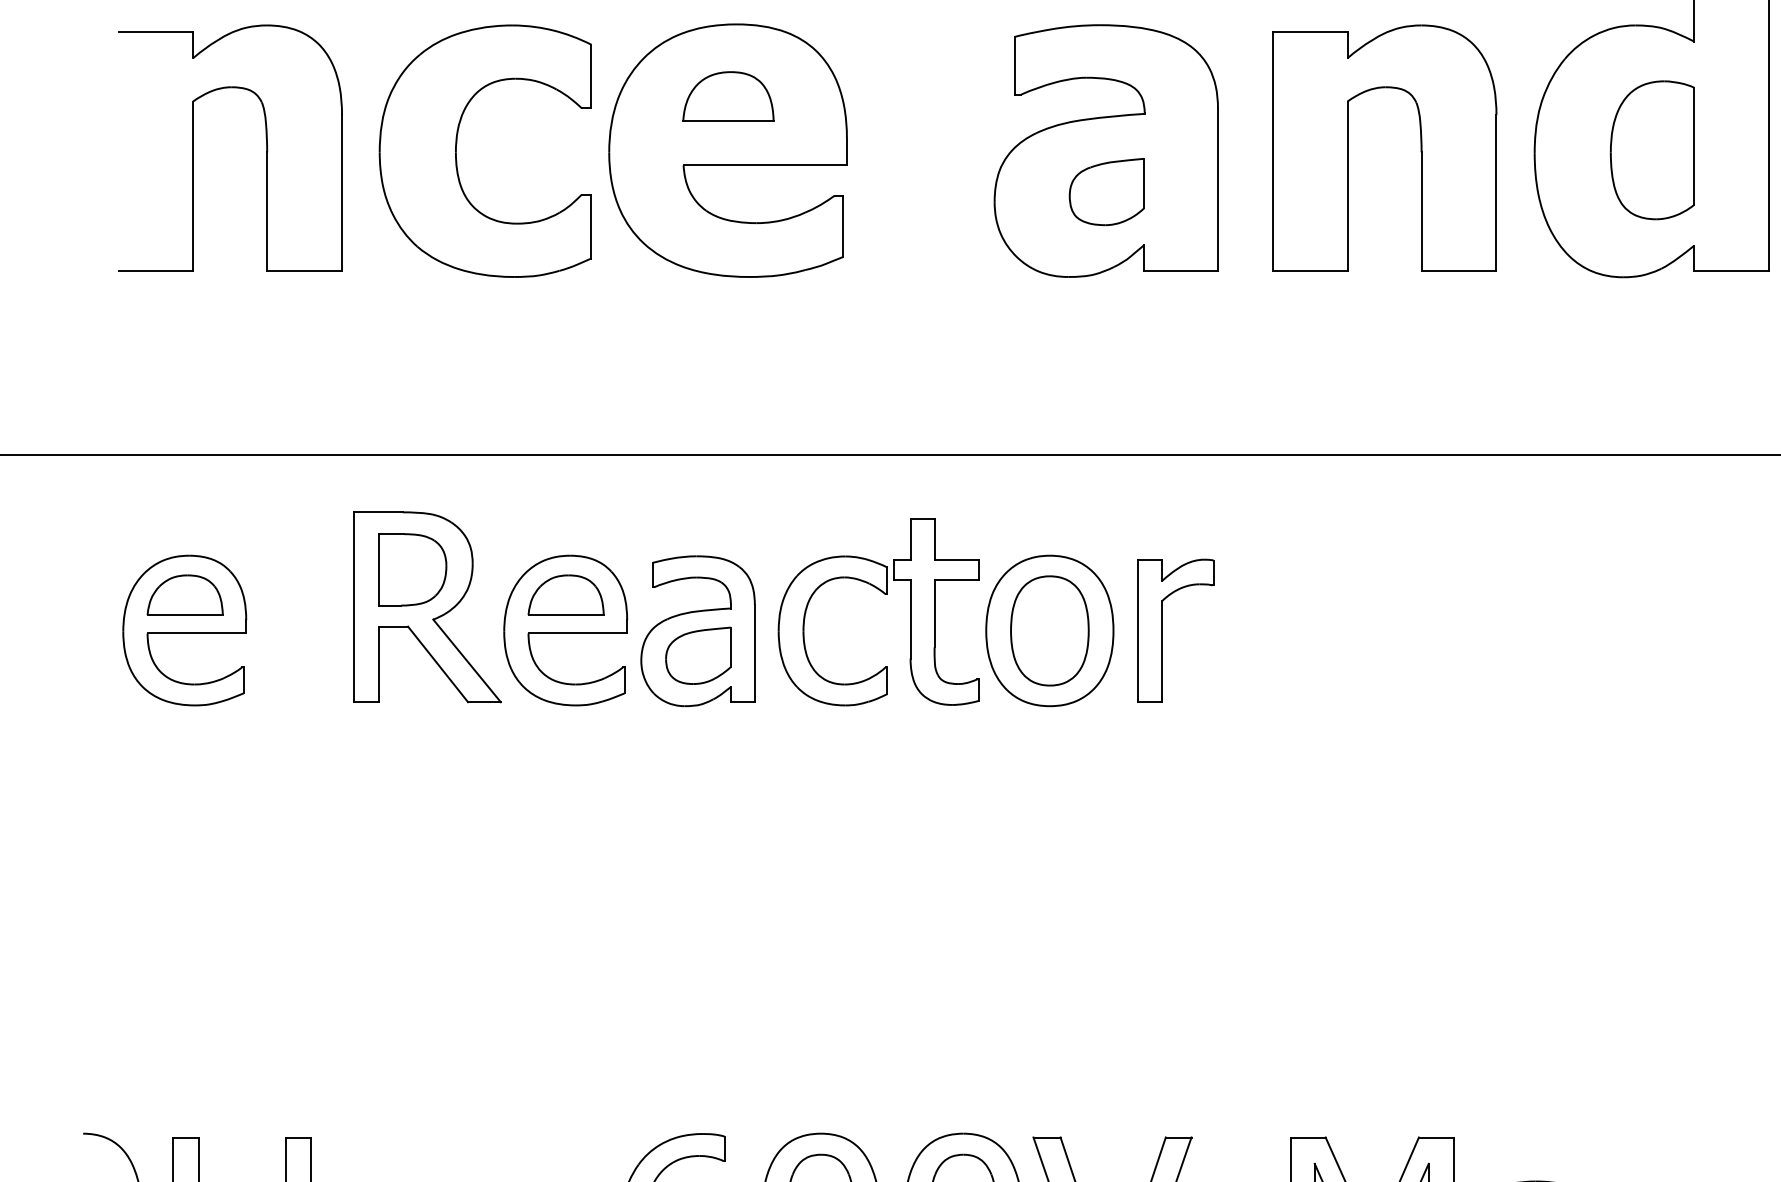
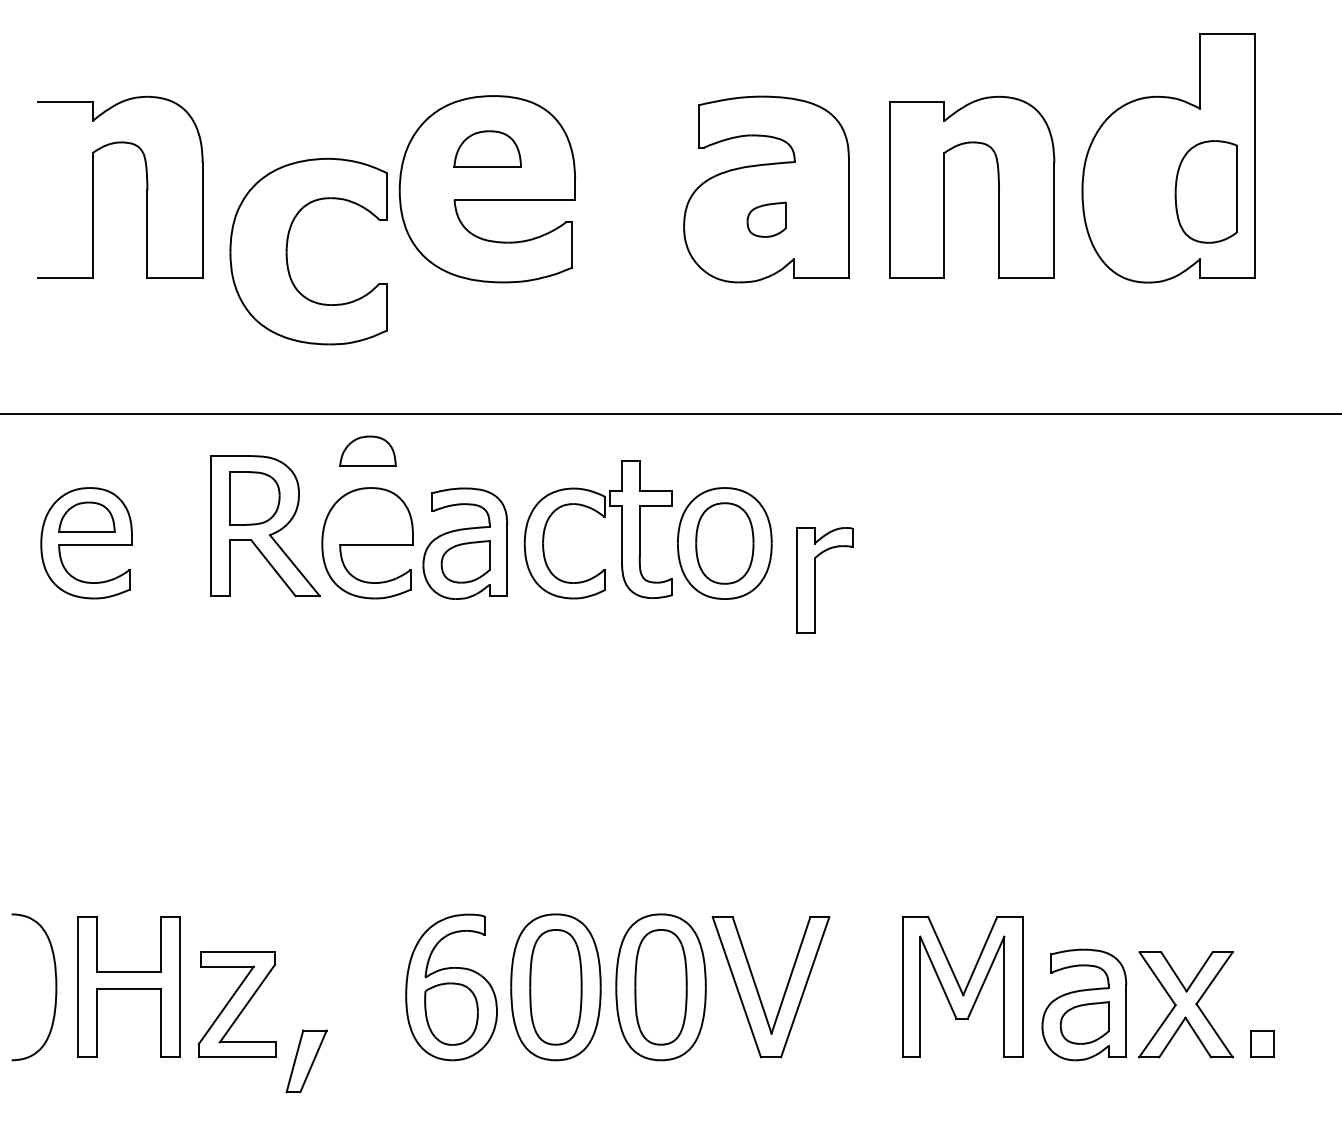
part: (1651, 149) -> (1205, 191), moved
part: (457, 151) -> (287, 251), moved
part: (1106, 191) -> (766, 219), size x0.7
part: (565, 594) -> (367, 450), moved
part: (1163, 630) -> (815, 580), moved

